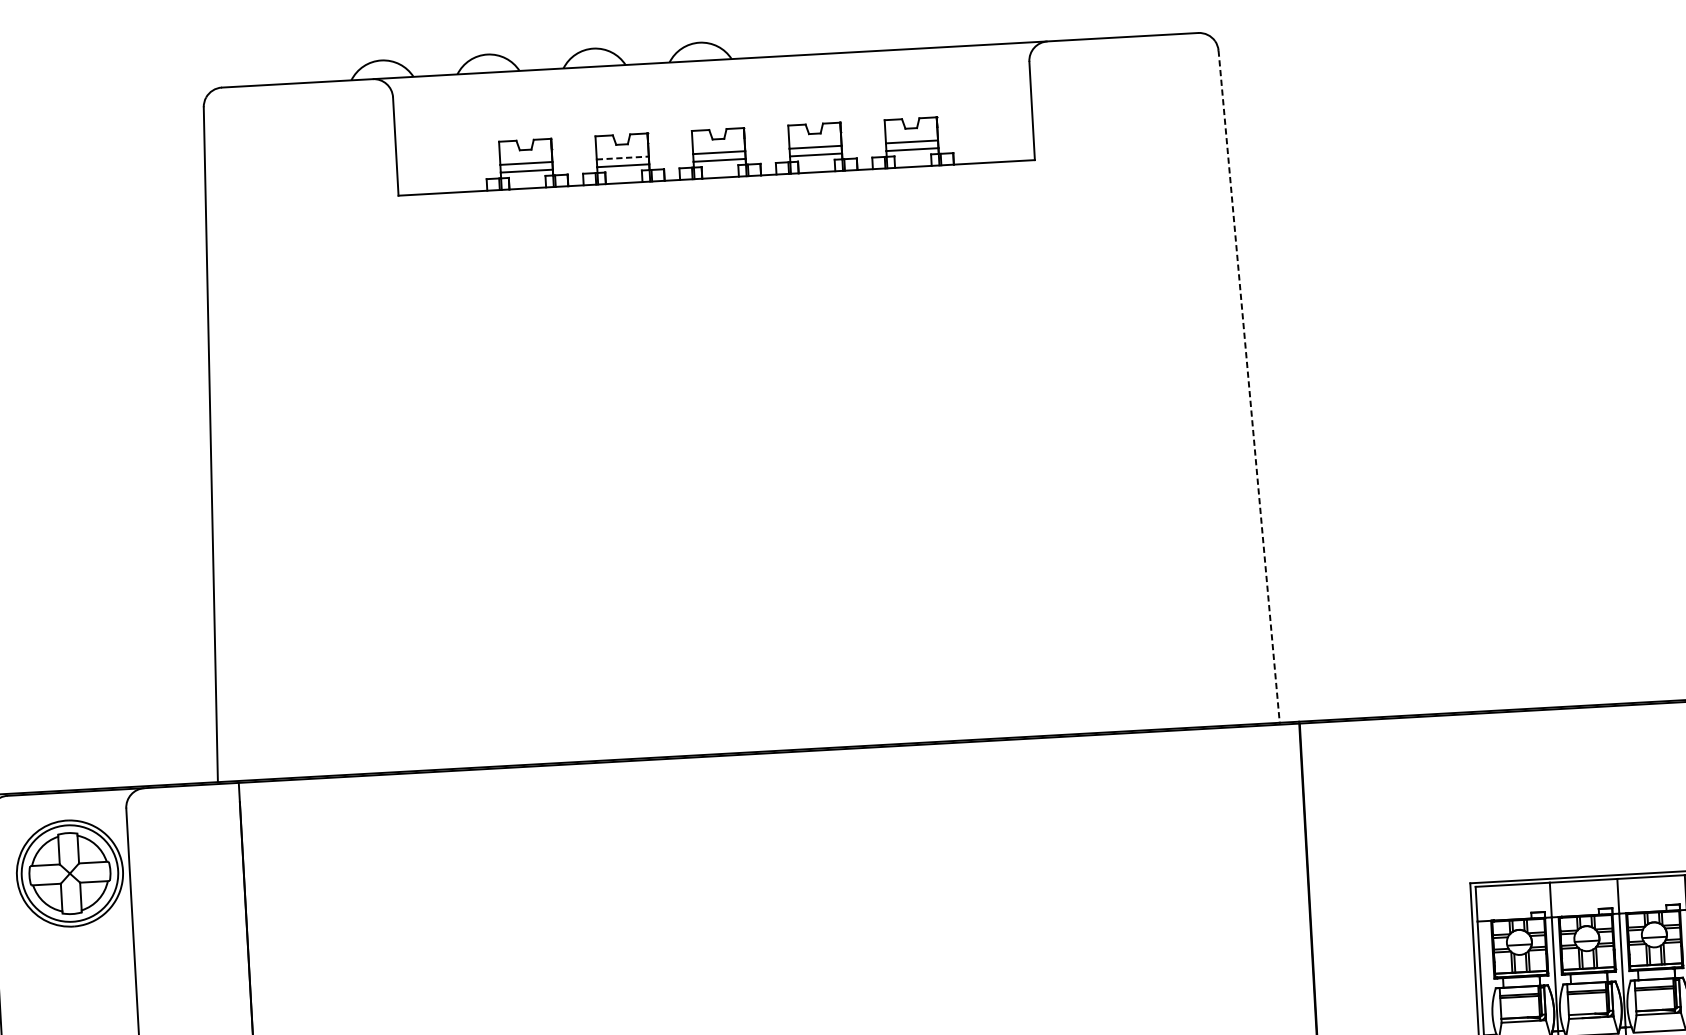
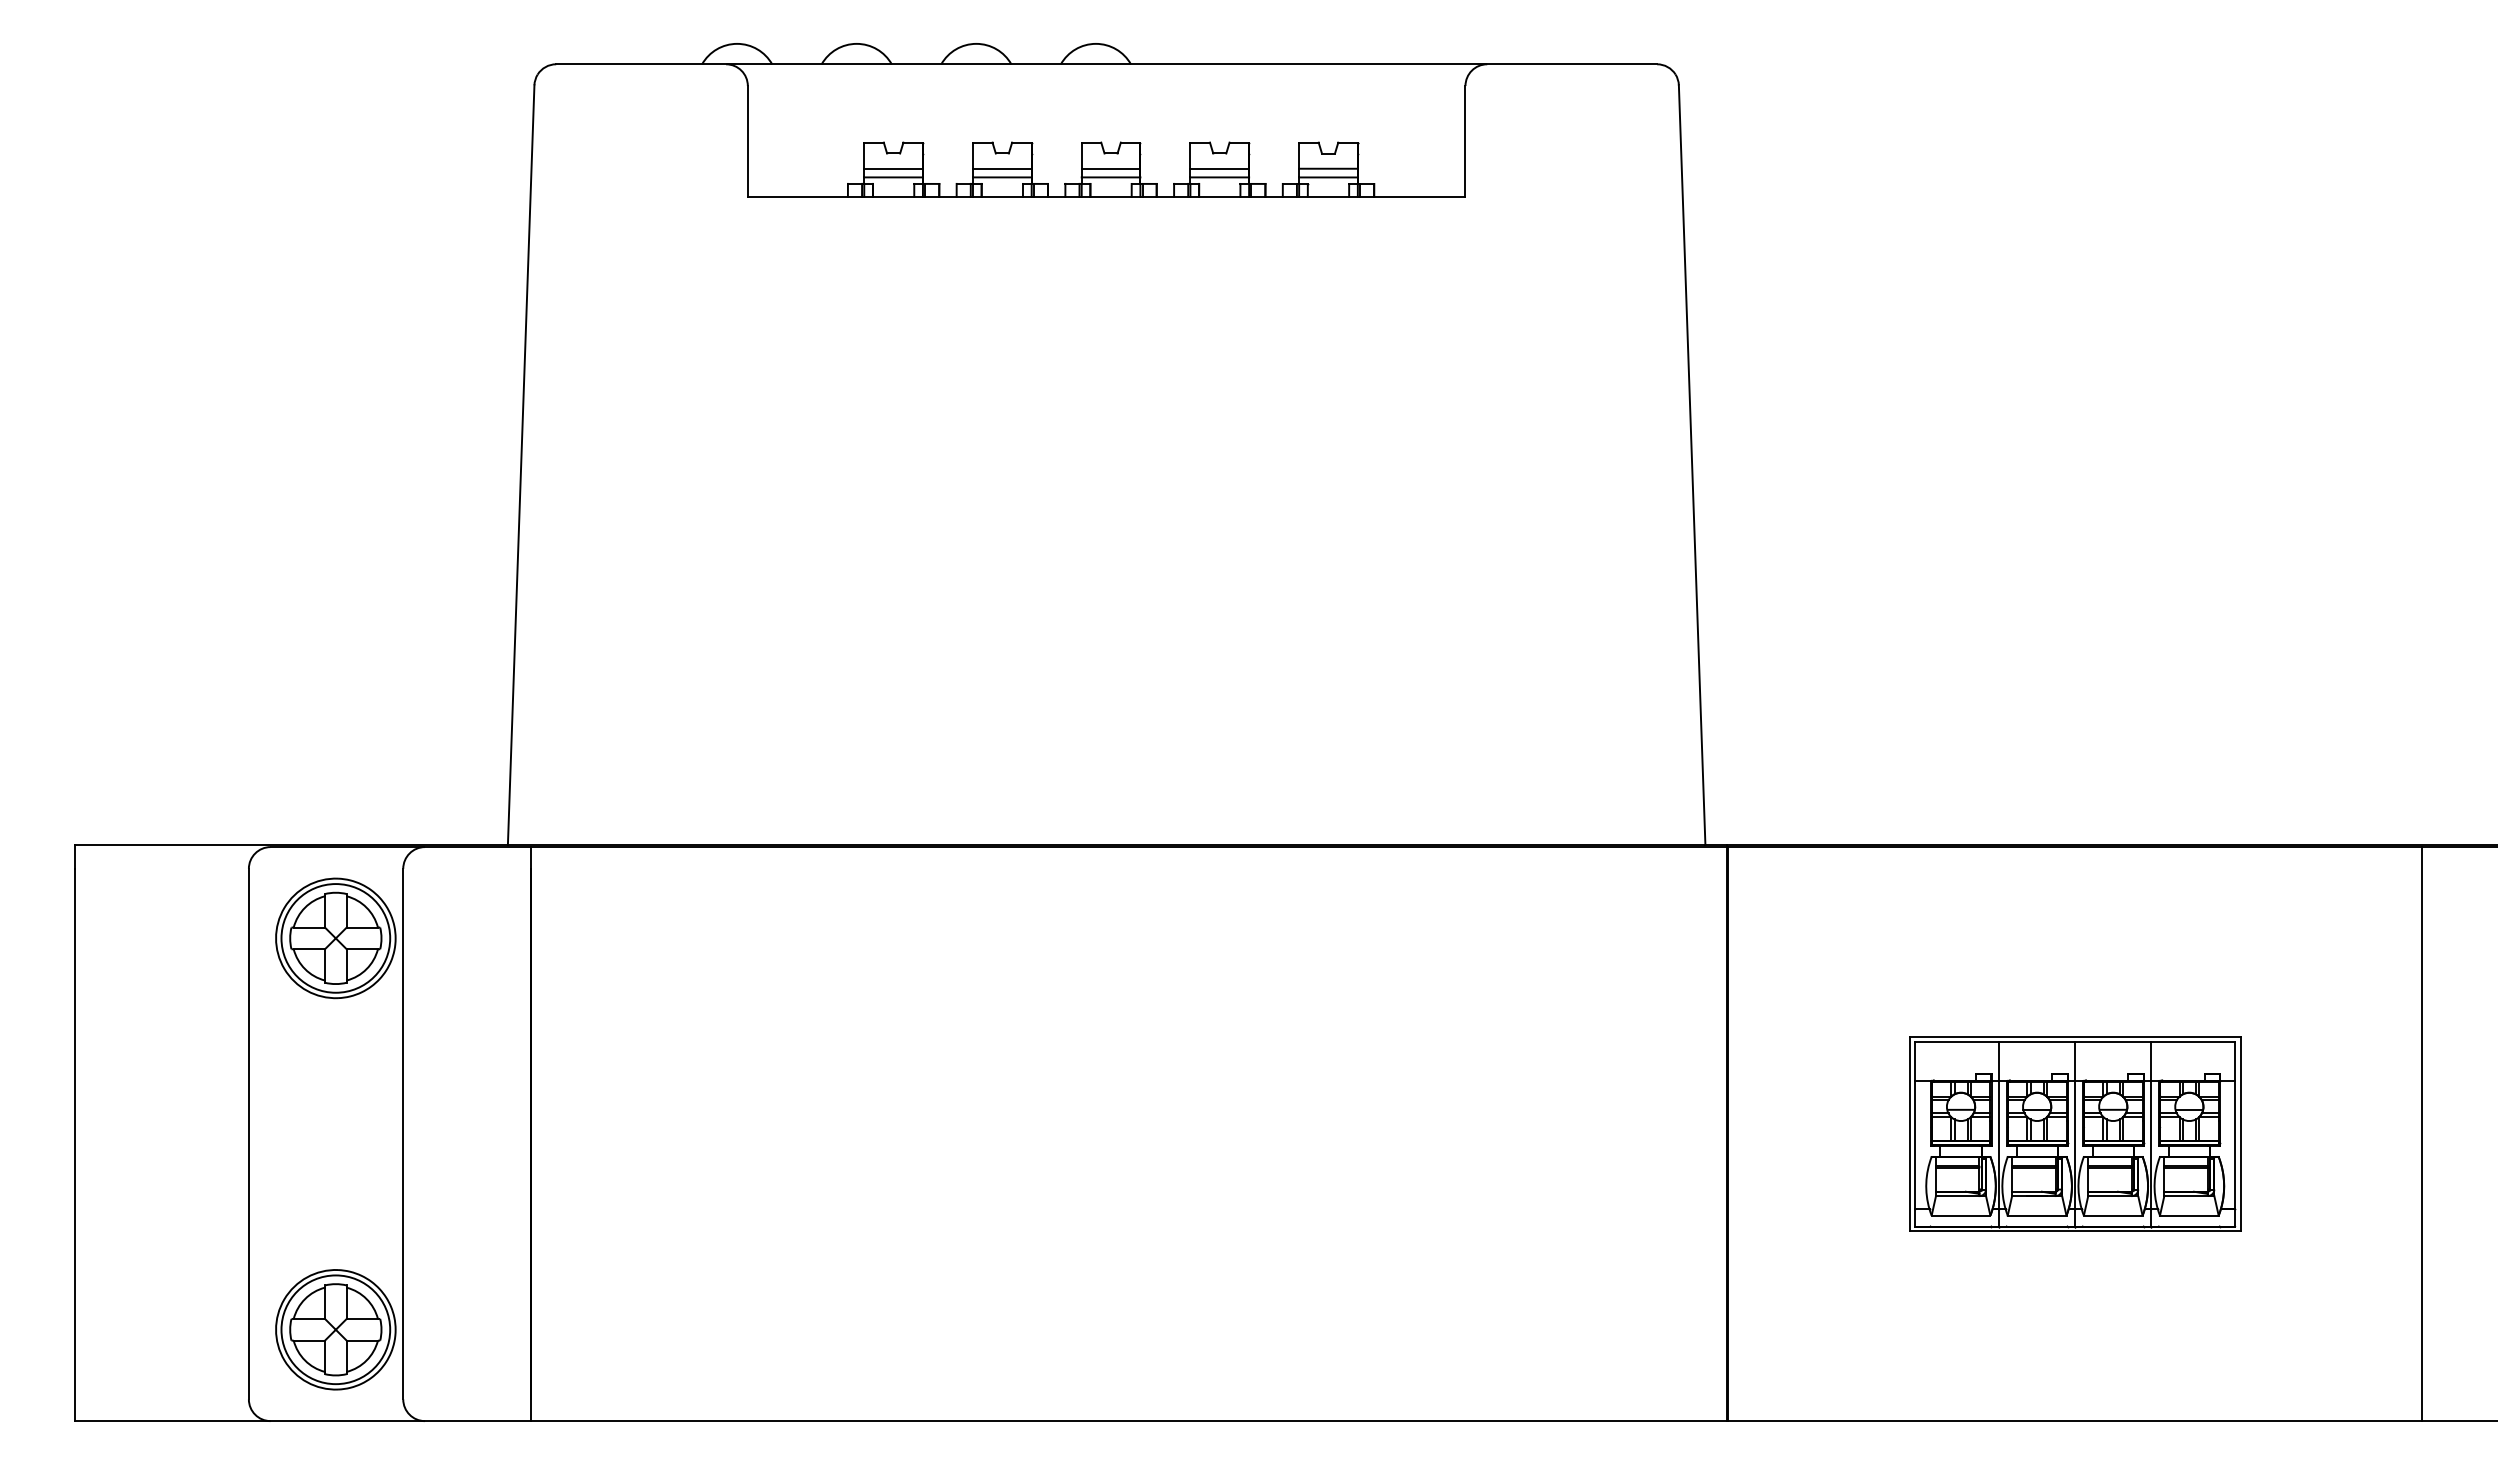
line: (622, 157) -> (1002, 168), dashed -> solid
line: (1249, 386) -> (1692, 465), dashed -> solid

